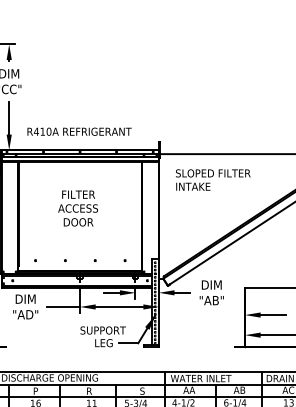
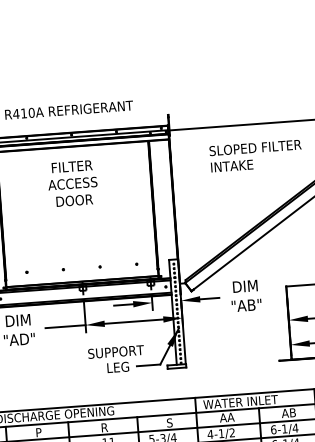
text: (213, 179) -> (256, 155), moved
text: (77, 208) -> (72, 183), moved

